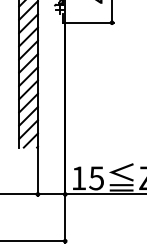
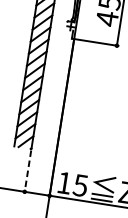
line: (37, 173) -> (27, 172), solid -> dashed

